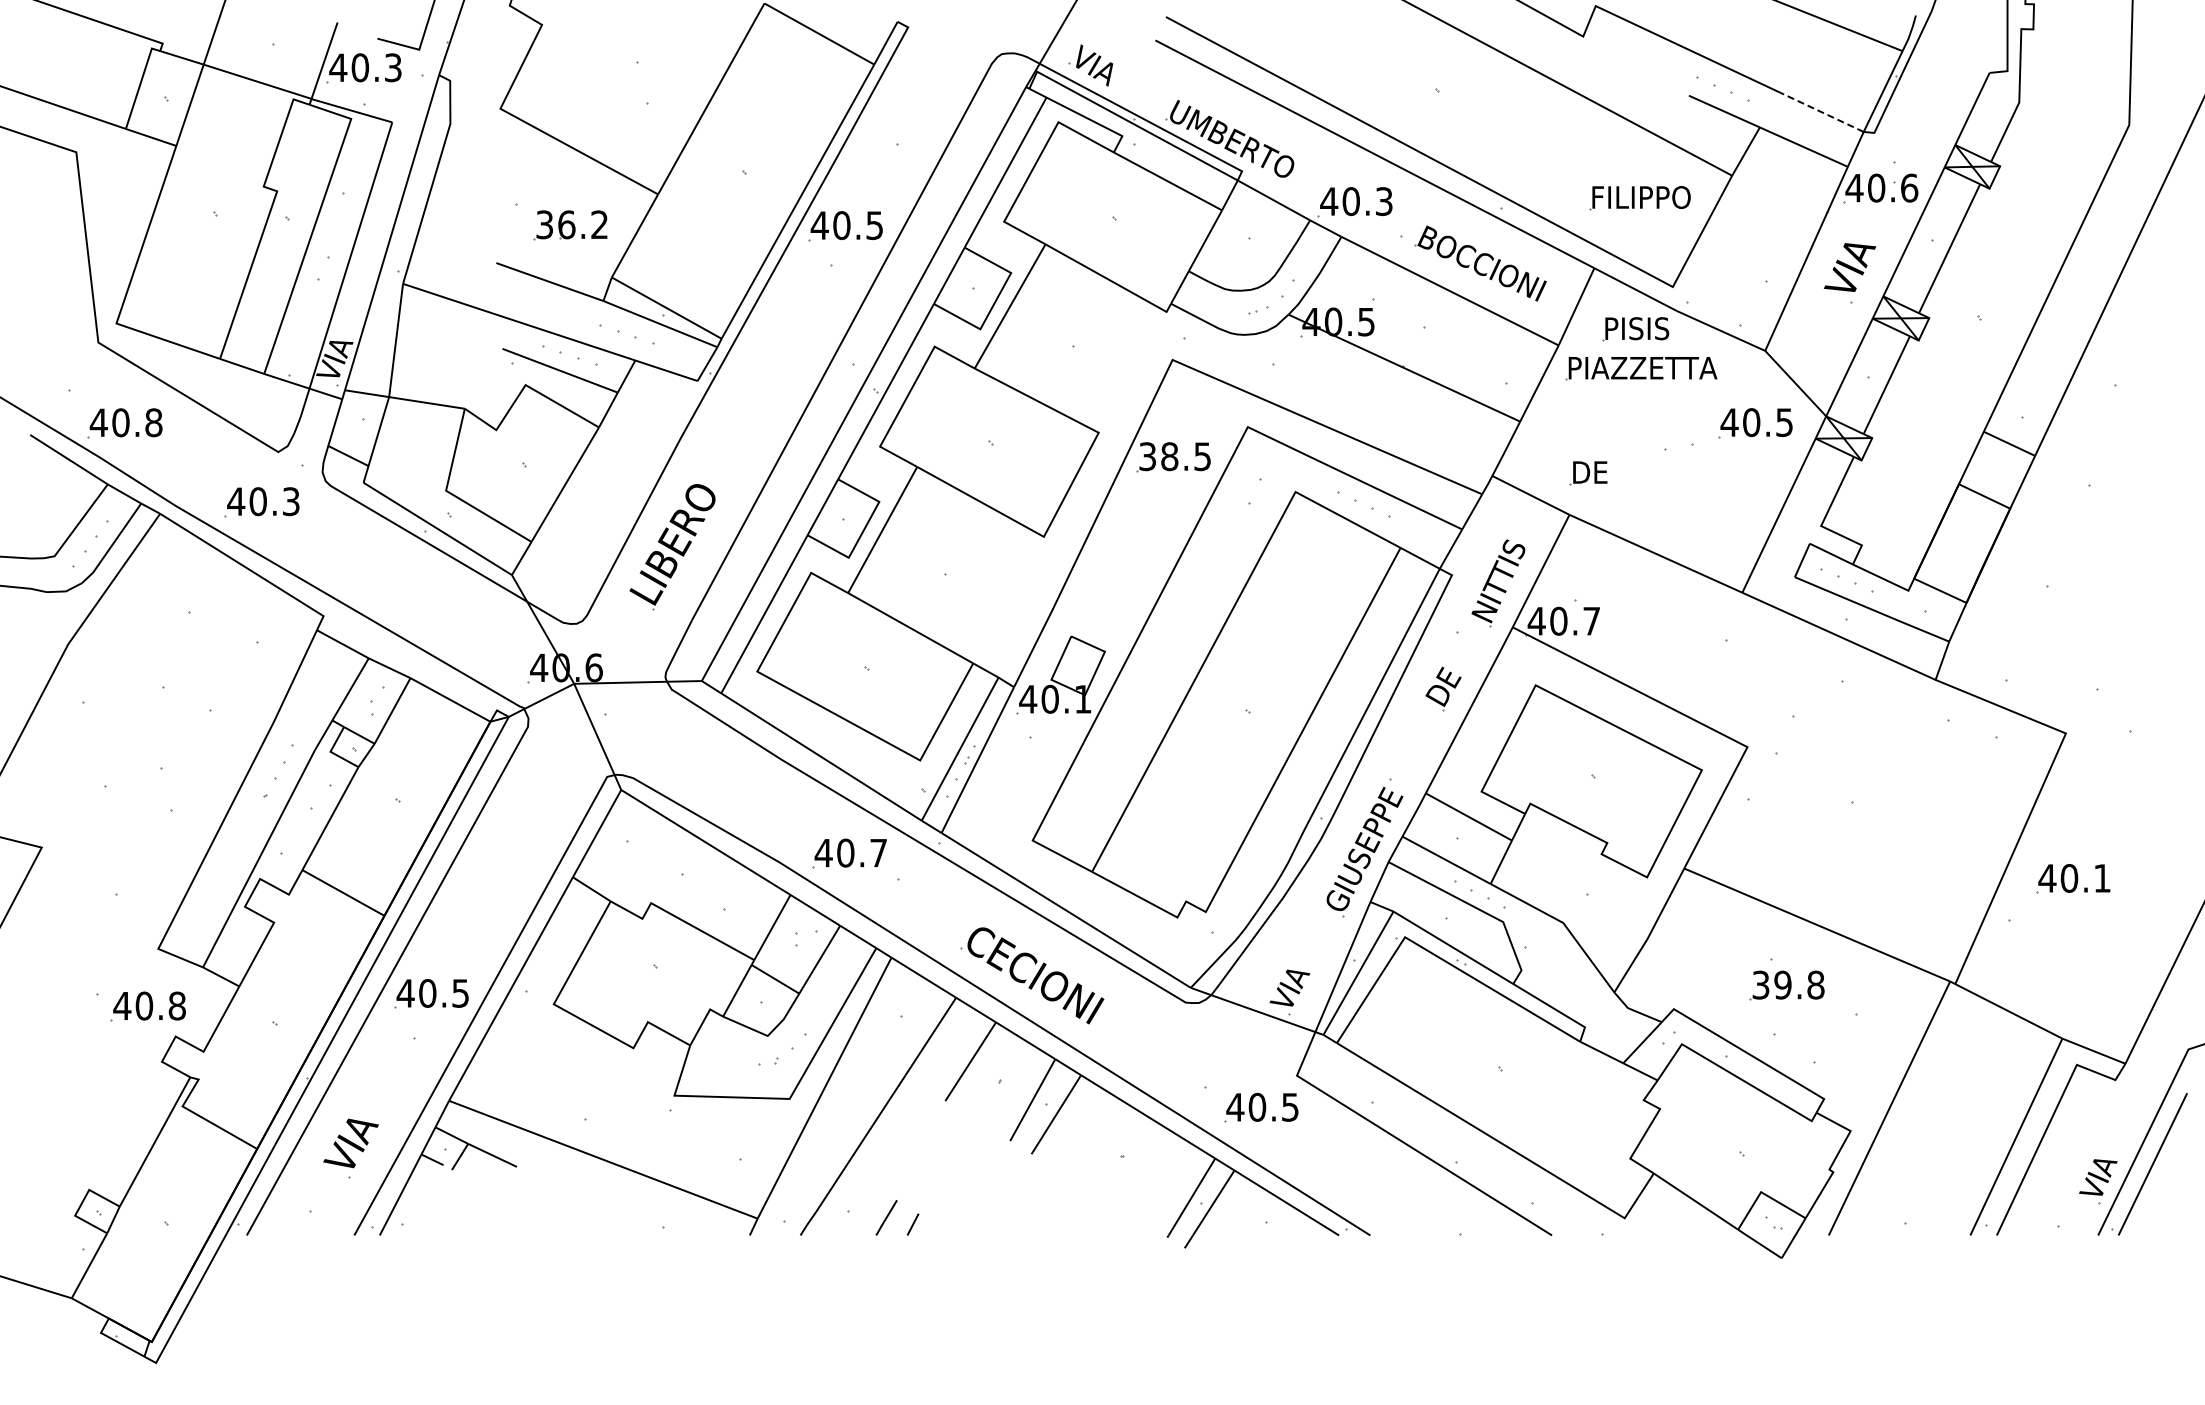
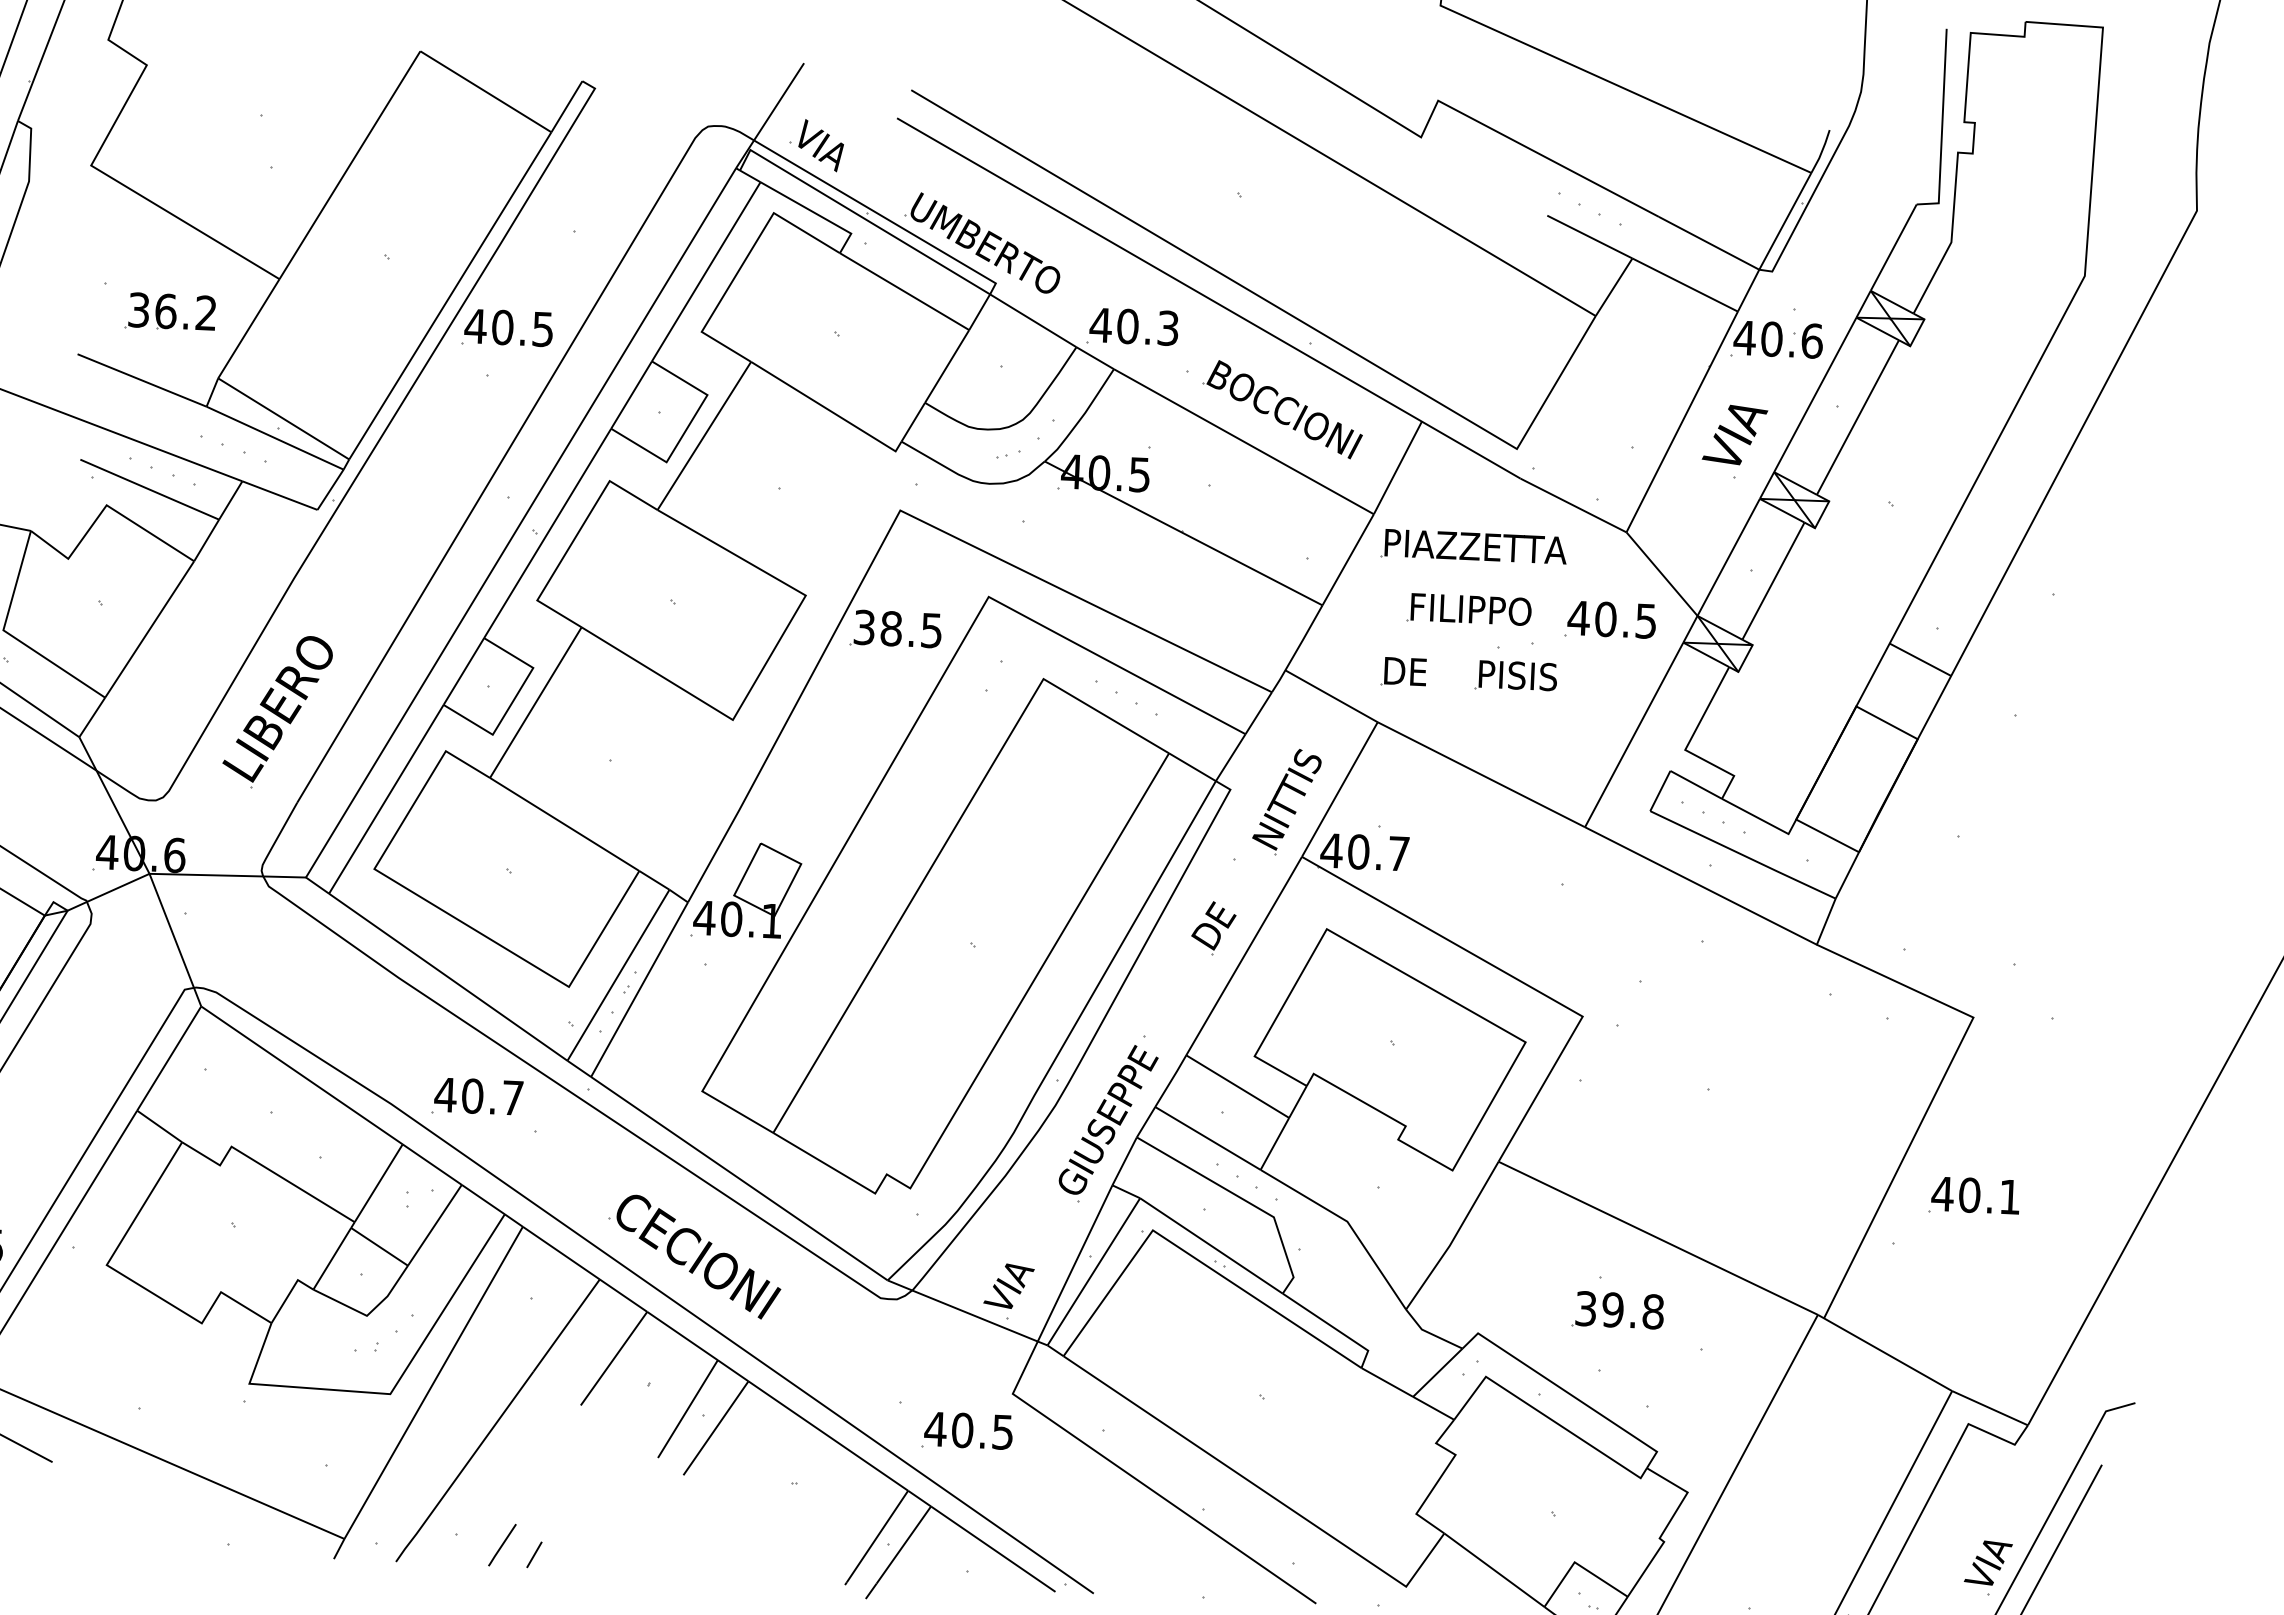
line: (1821, 112) -> (1708, 243), dashed -> solid
part: (1639, 198) -> (1468, 610), moved
part: (1635, 329) -> (1515, 676), moved

